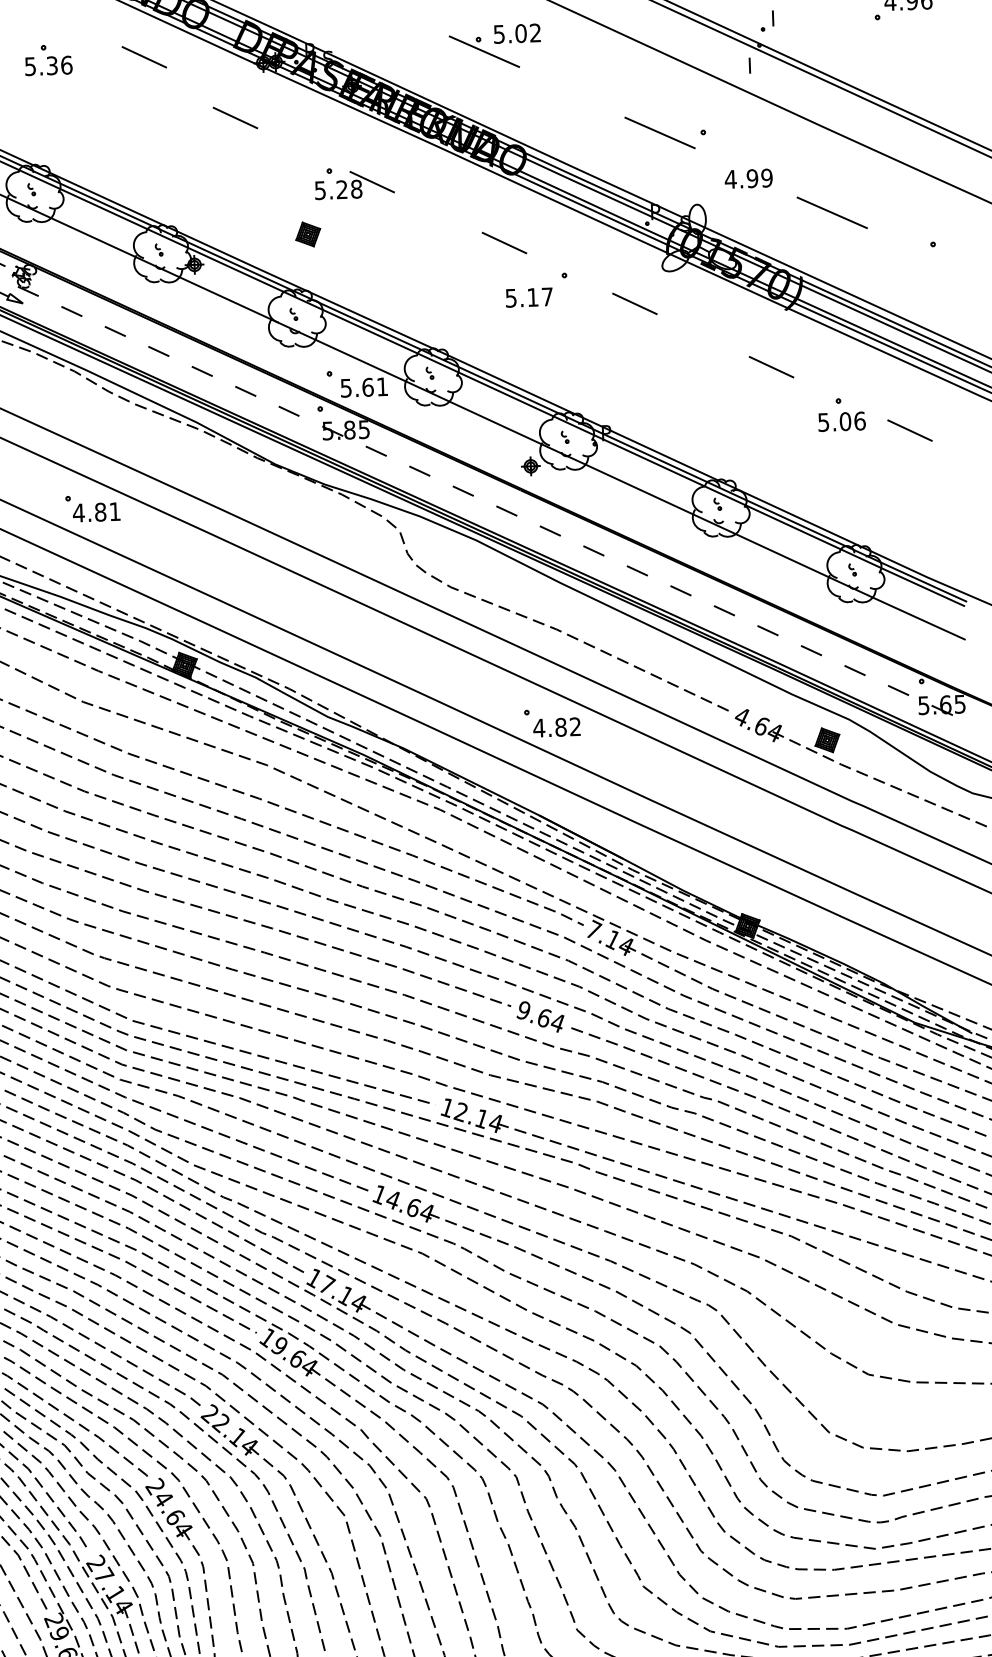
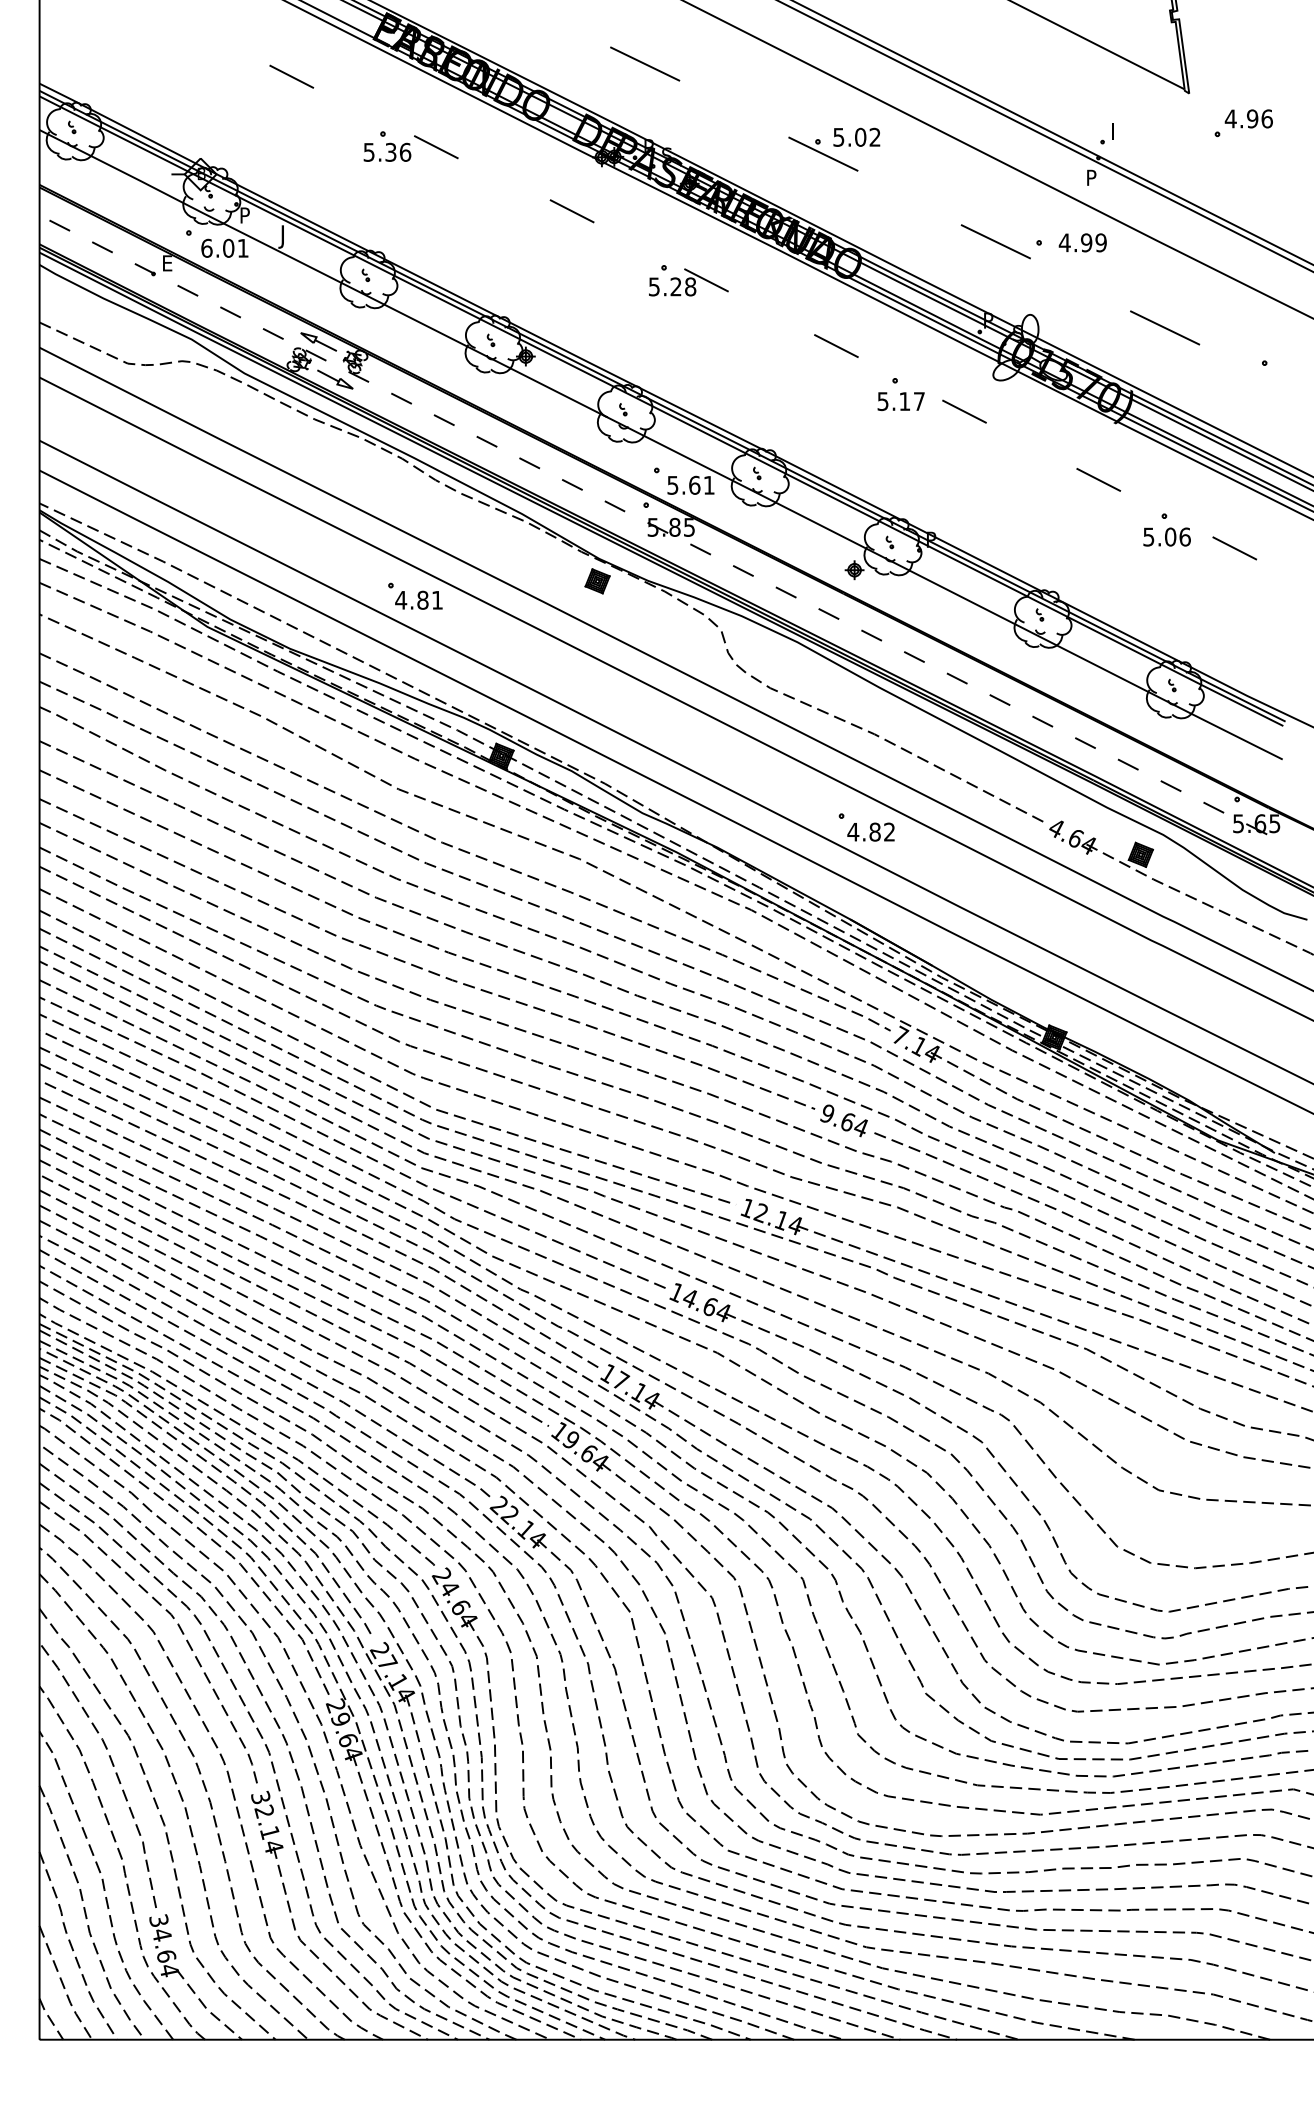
line: (144, 57) -> (436, 147), moved
text: (753, 65) -> (1091, 177), I -> P
text: (748, 178) -> (1082, 242), moved
part: (308, 234) -> (597, 581), moved
text: (528, 297) -> (900, 401), moved

